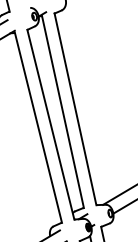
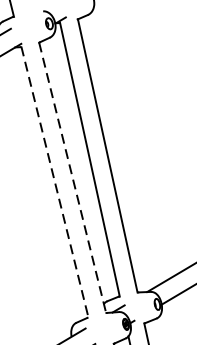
line: (50, 124) -> (72, 177), solid -> dashed
line: (38, 127) -> (55, 181), solid -> dashed

